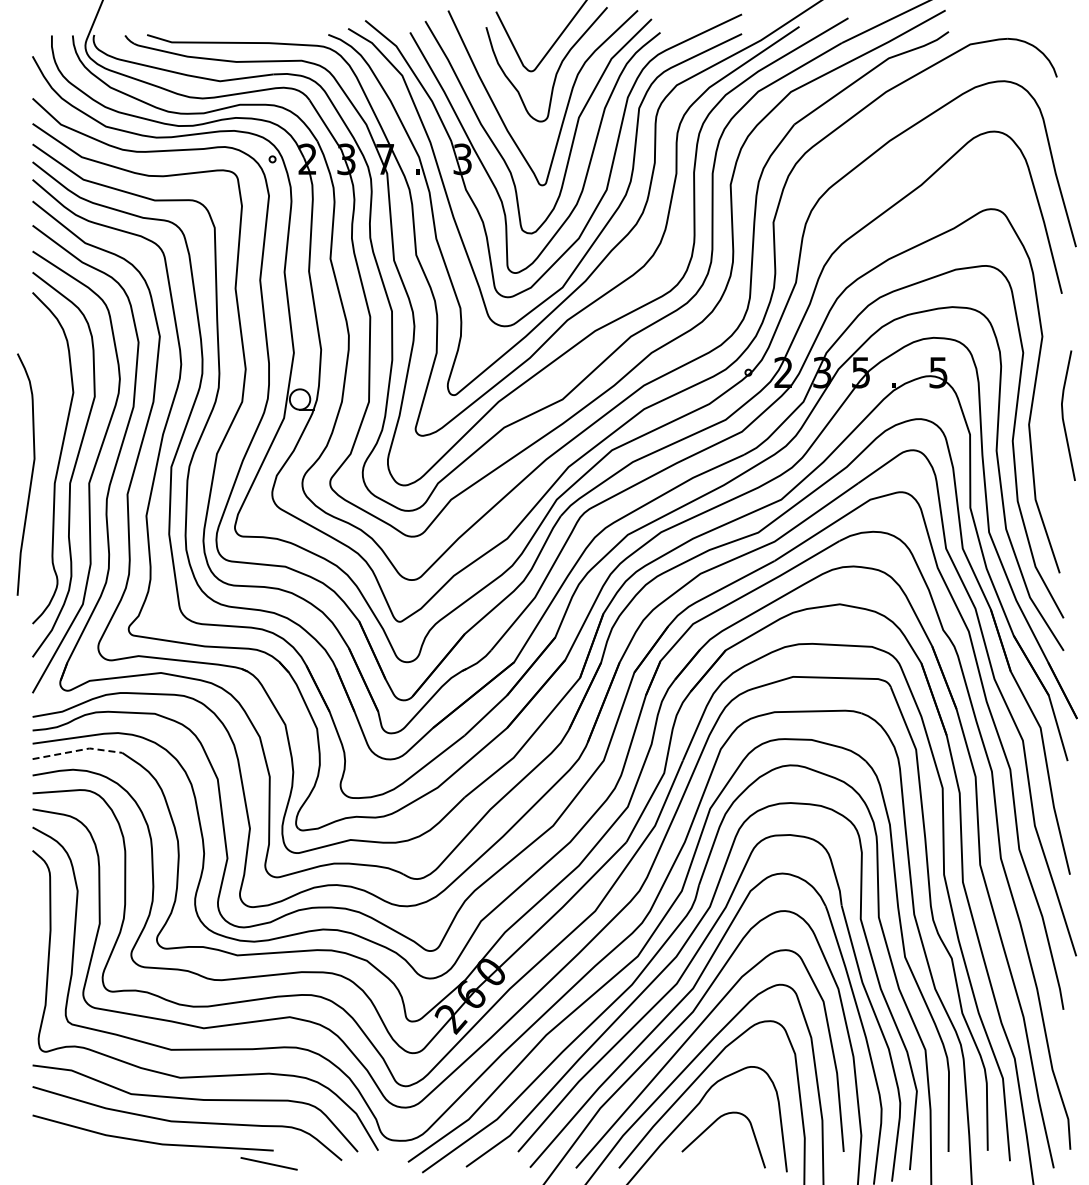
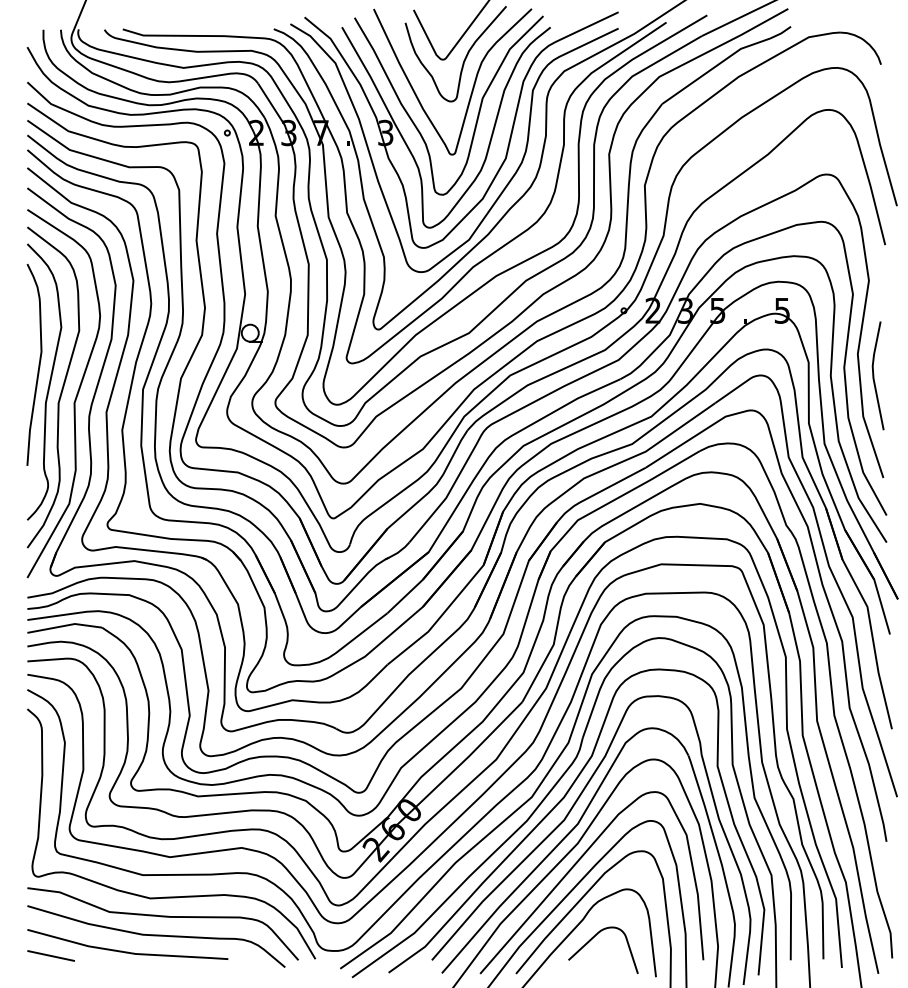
curve: (1063, 415) -> (874, 375), moved
curve: (30, 477) -> (38, 367), moved
line: (78, 750) -> (65, 625), dashed -> solid
line: (268, 1163) -> (50, 955), moved

